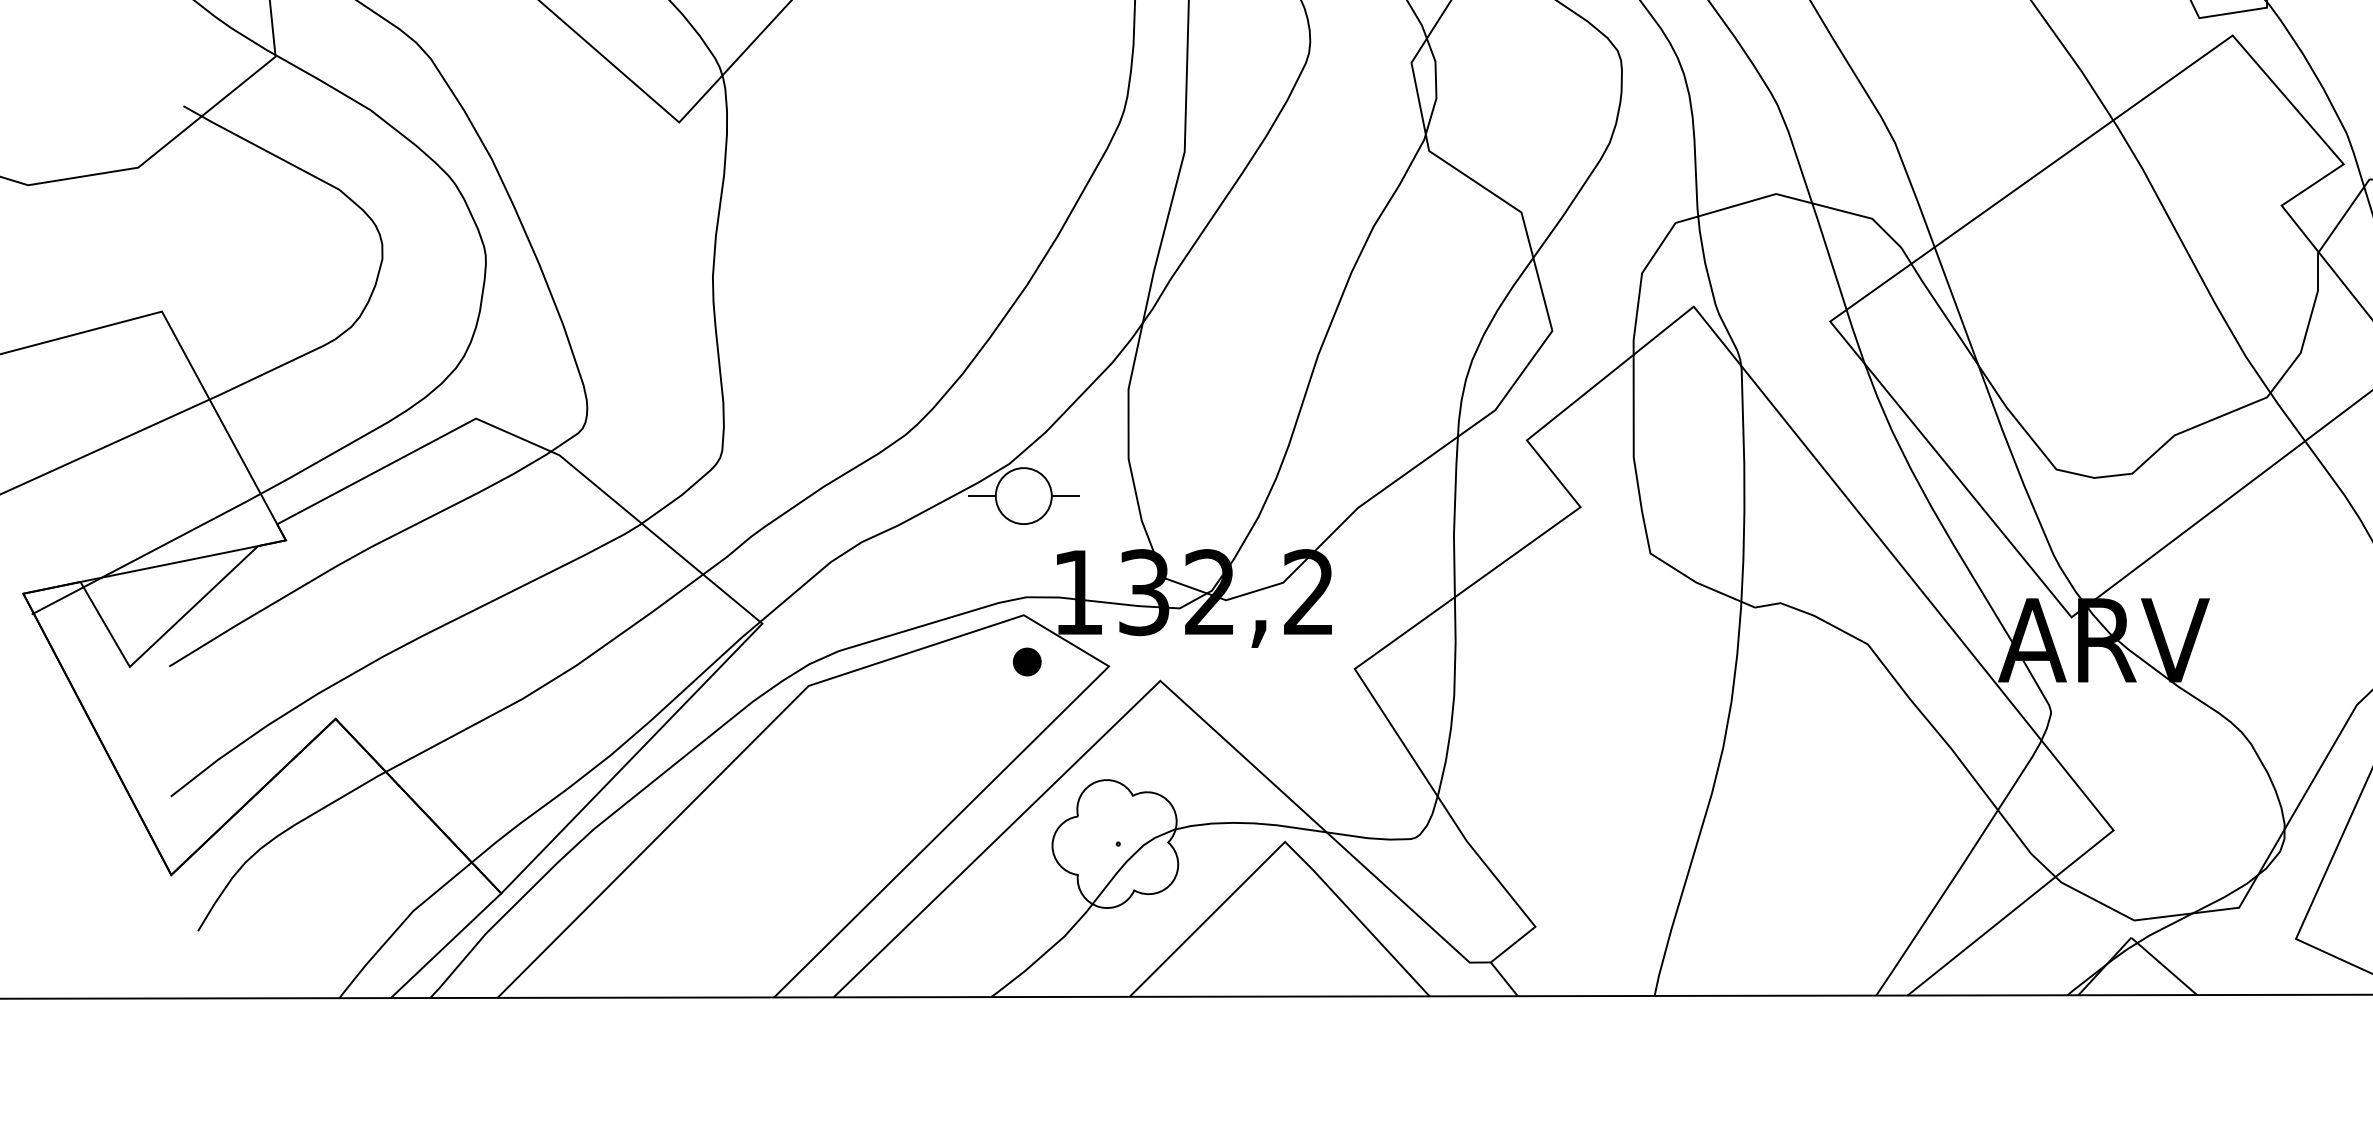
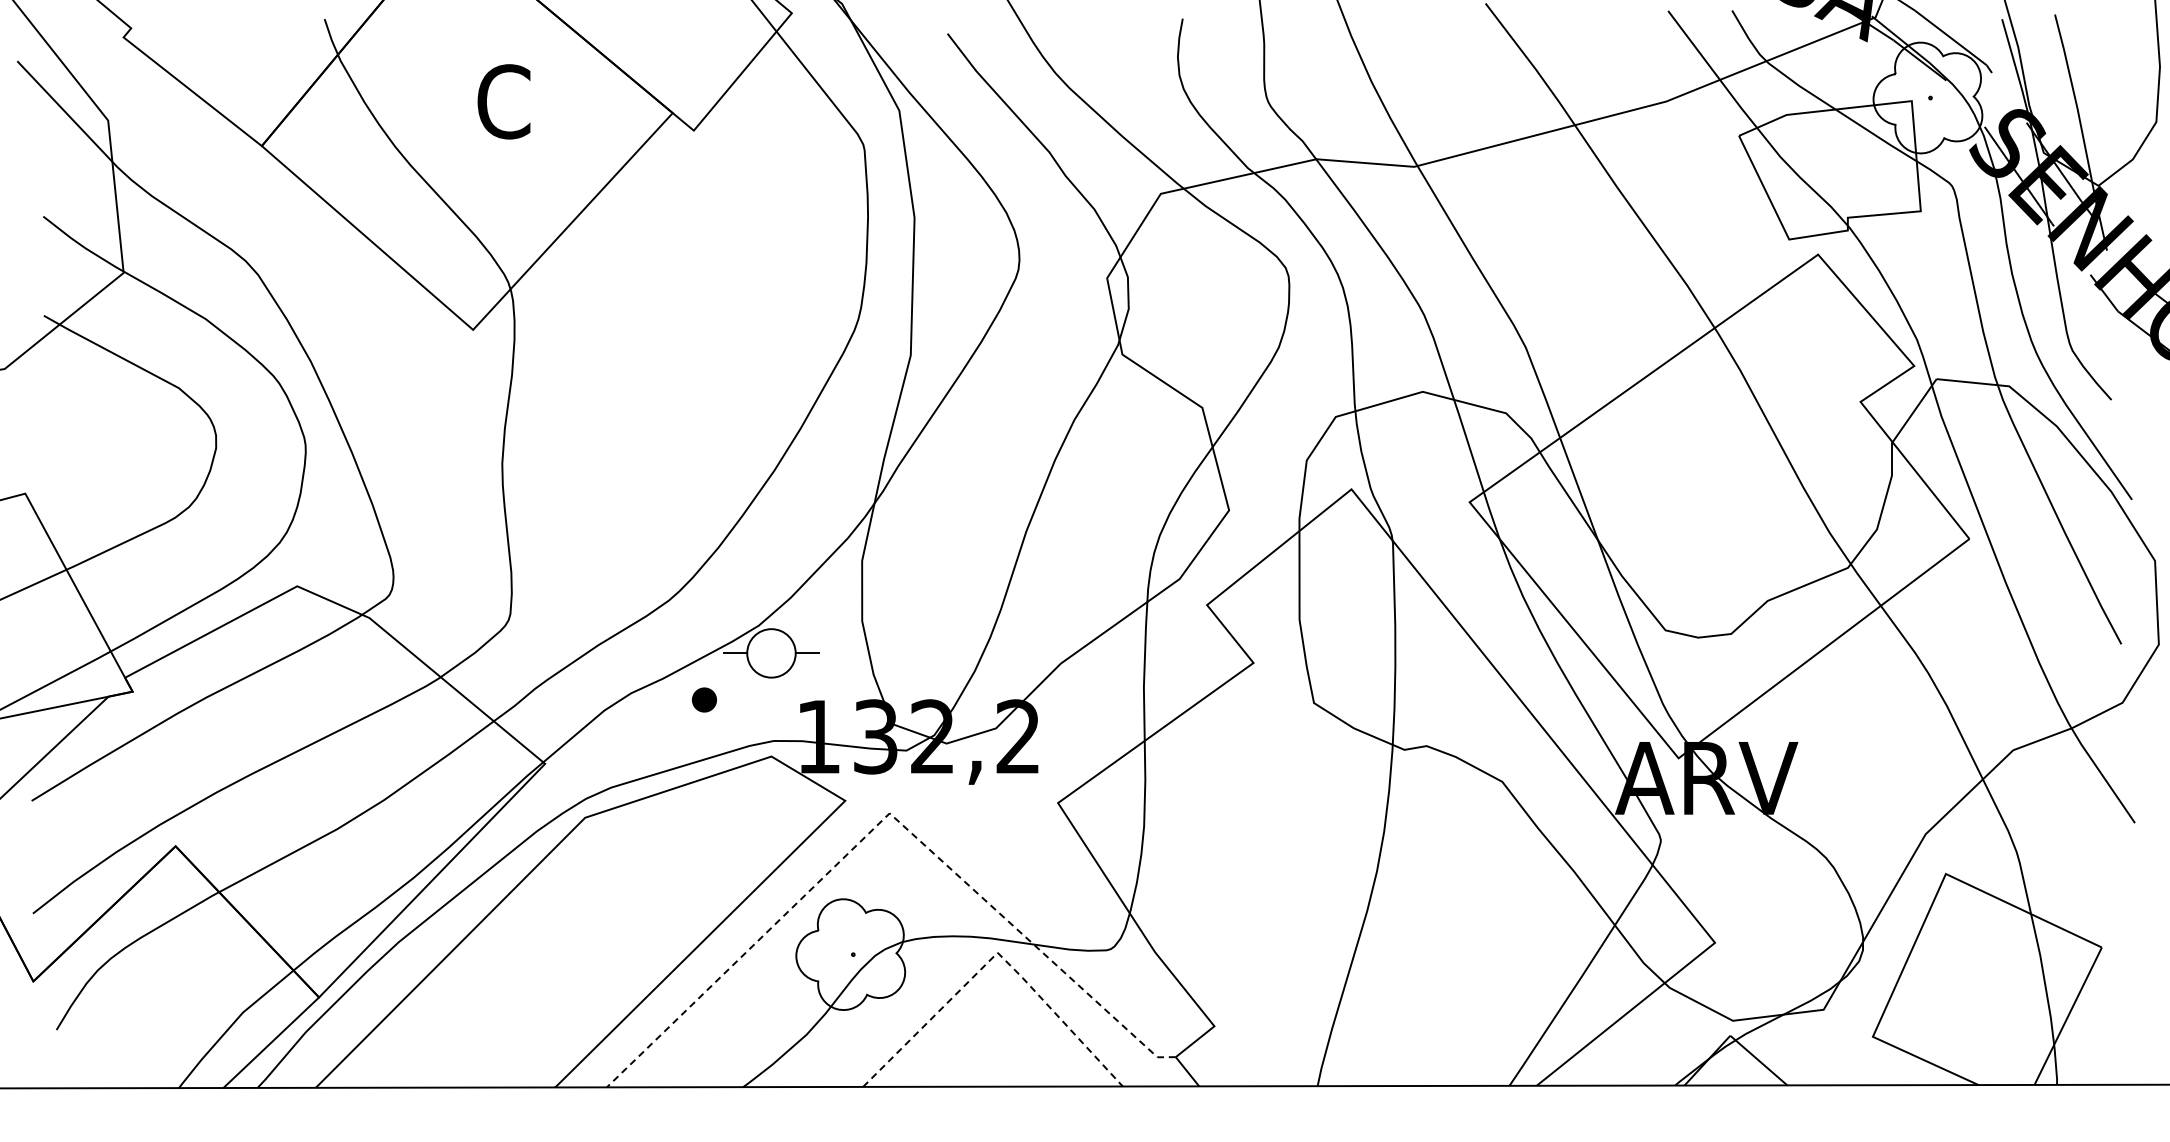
part: (1027, 661) -> (704, 699), moved
line: (1156, 684) -> (886, 816), solid -> dashed
line: (1283, 843) -> (996, 954), solid -> dashed

